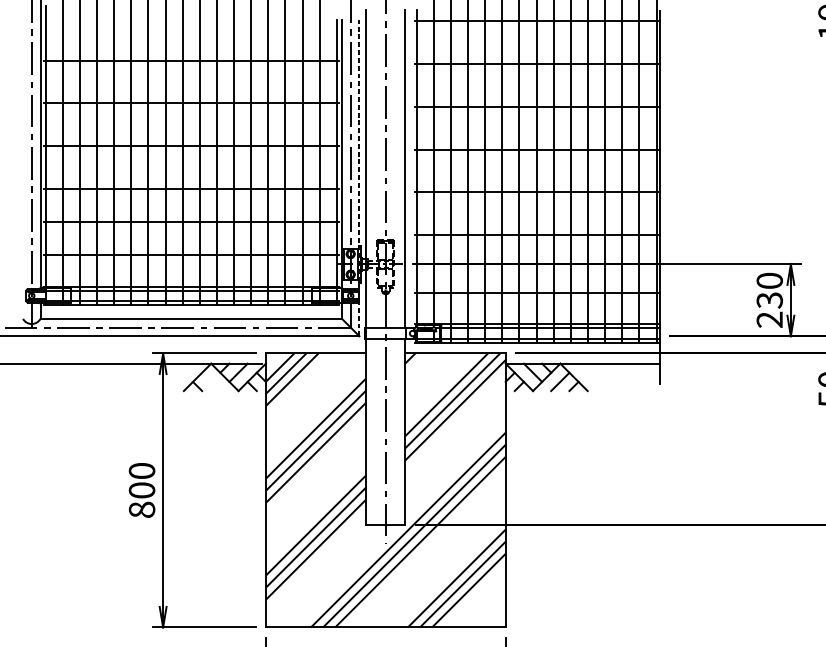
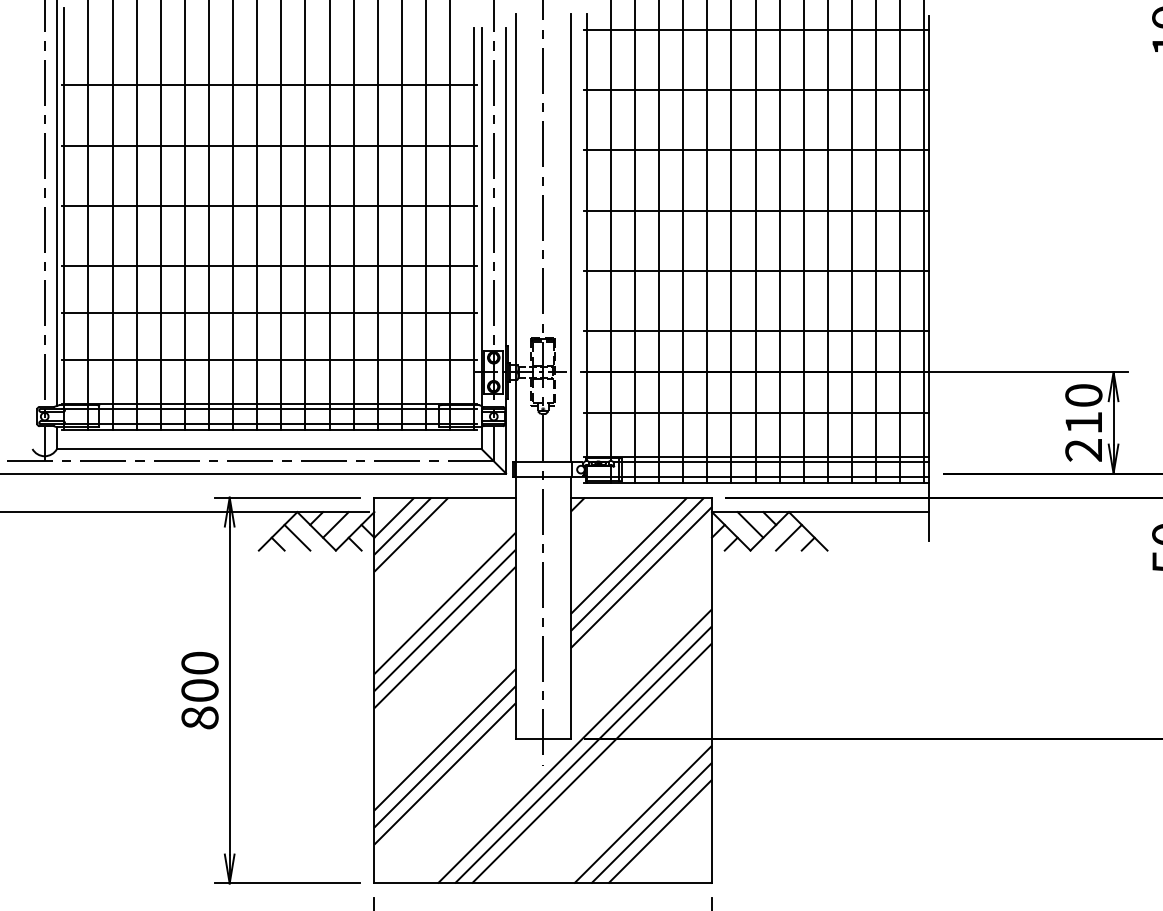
line: (359, 177) -> (506, 250), dashed -> solid
text: (769, 300) -> (1083, 423), 230 -> 210
line: (211, 381) -> (297, 537), added

